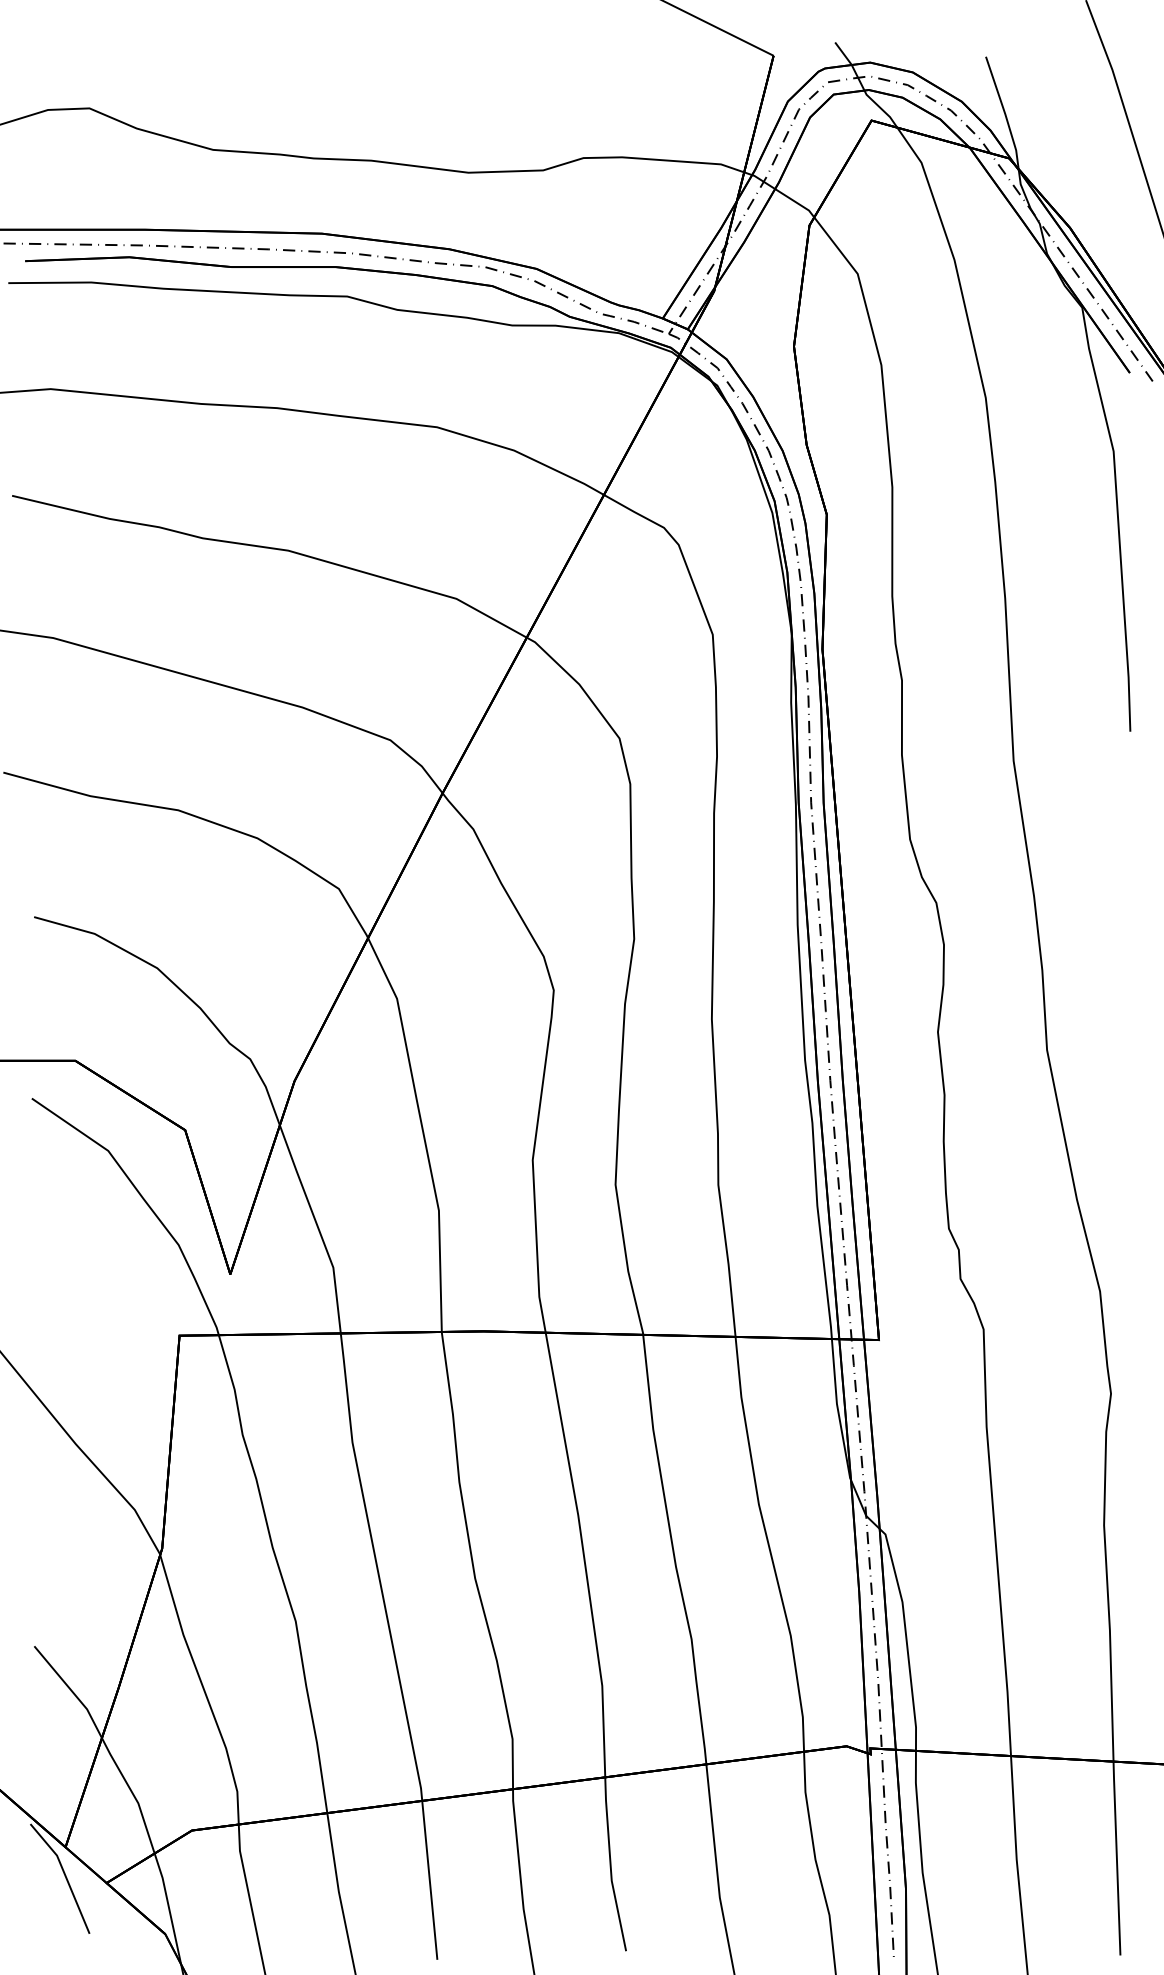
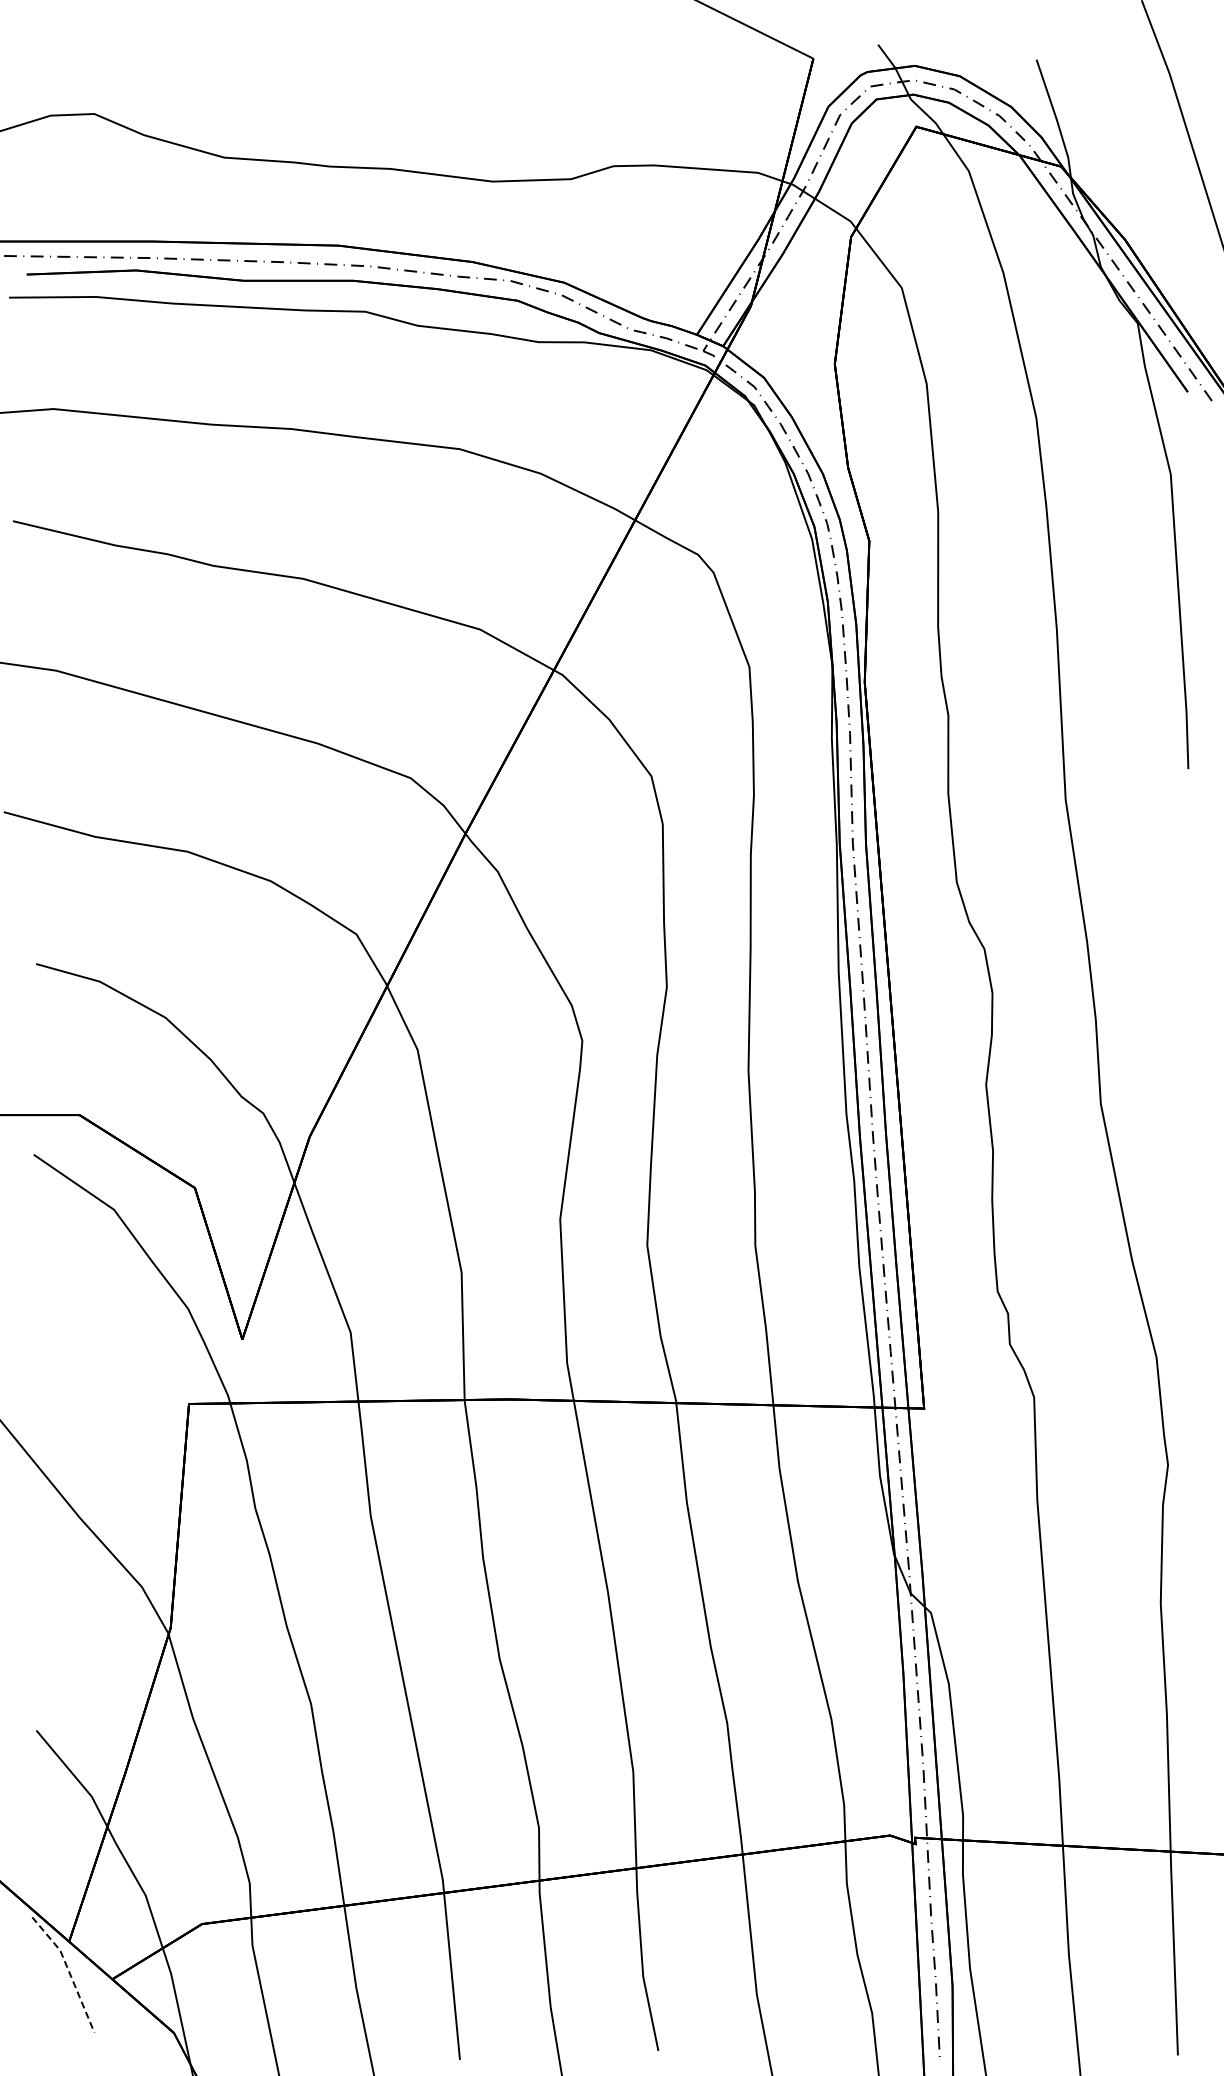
line: (64, 1875) -> (68, 1971), solid -> dashed

